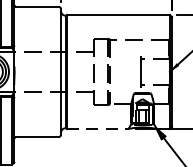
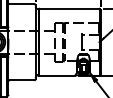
line: (98, 128) -> (57, 75), dashed -> solid

